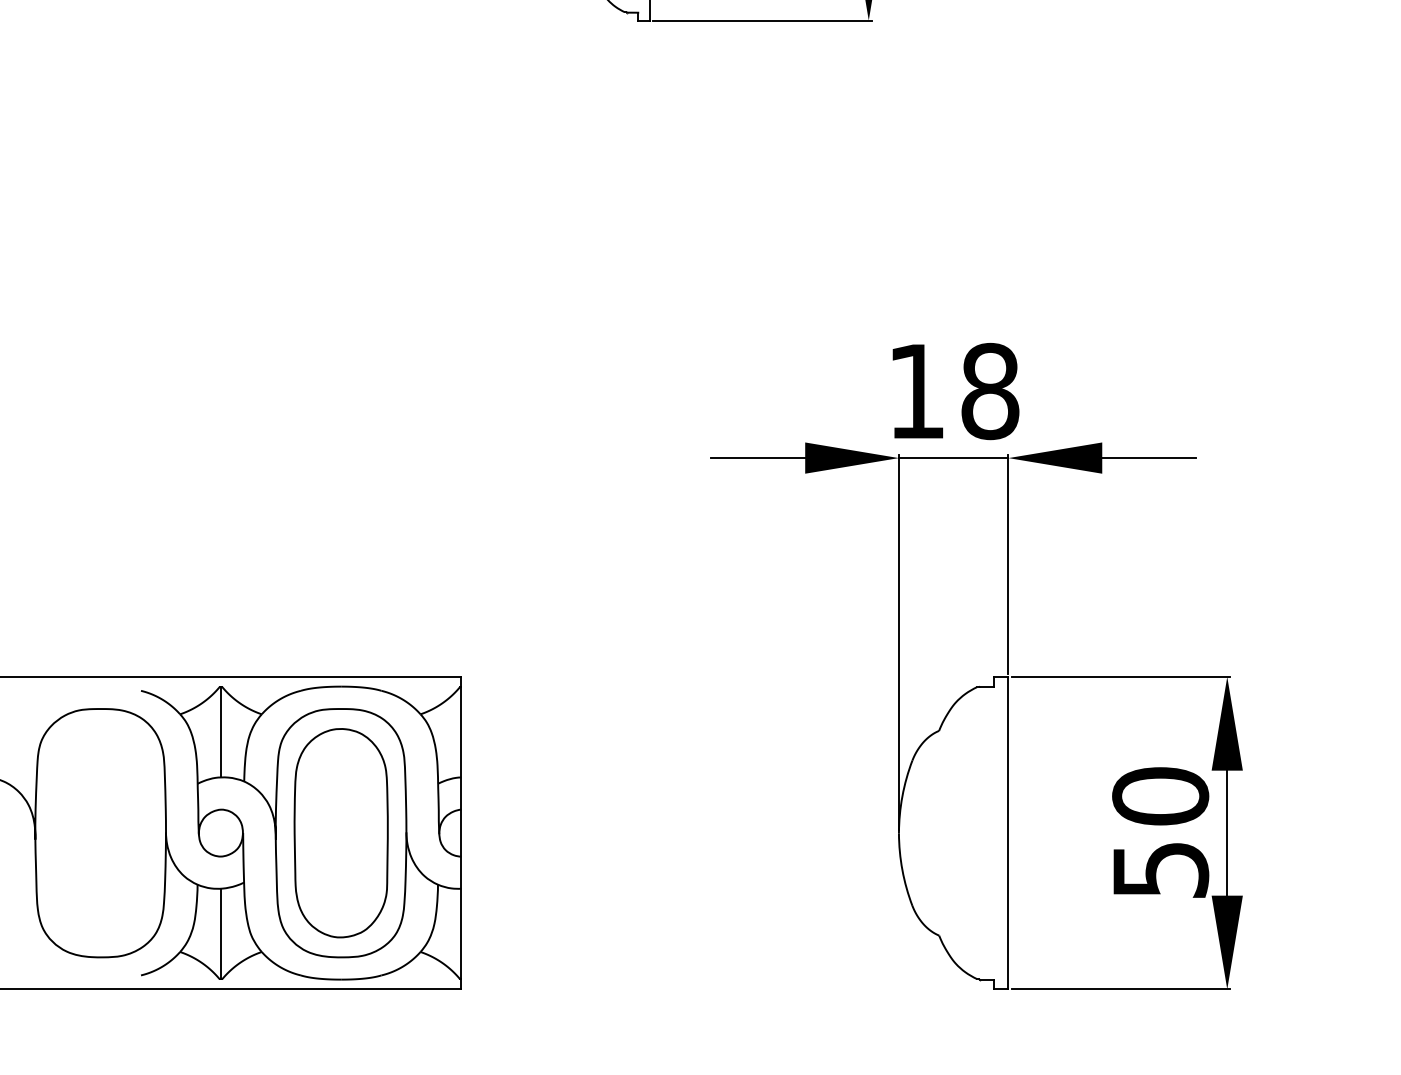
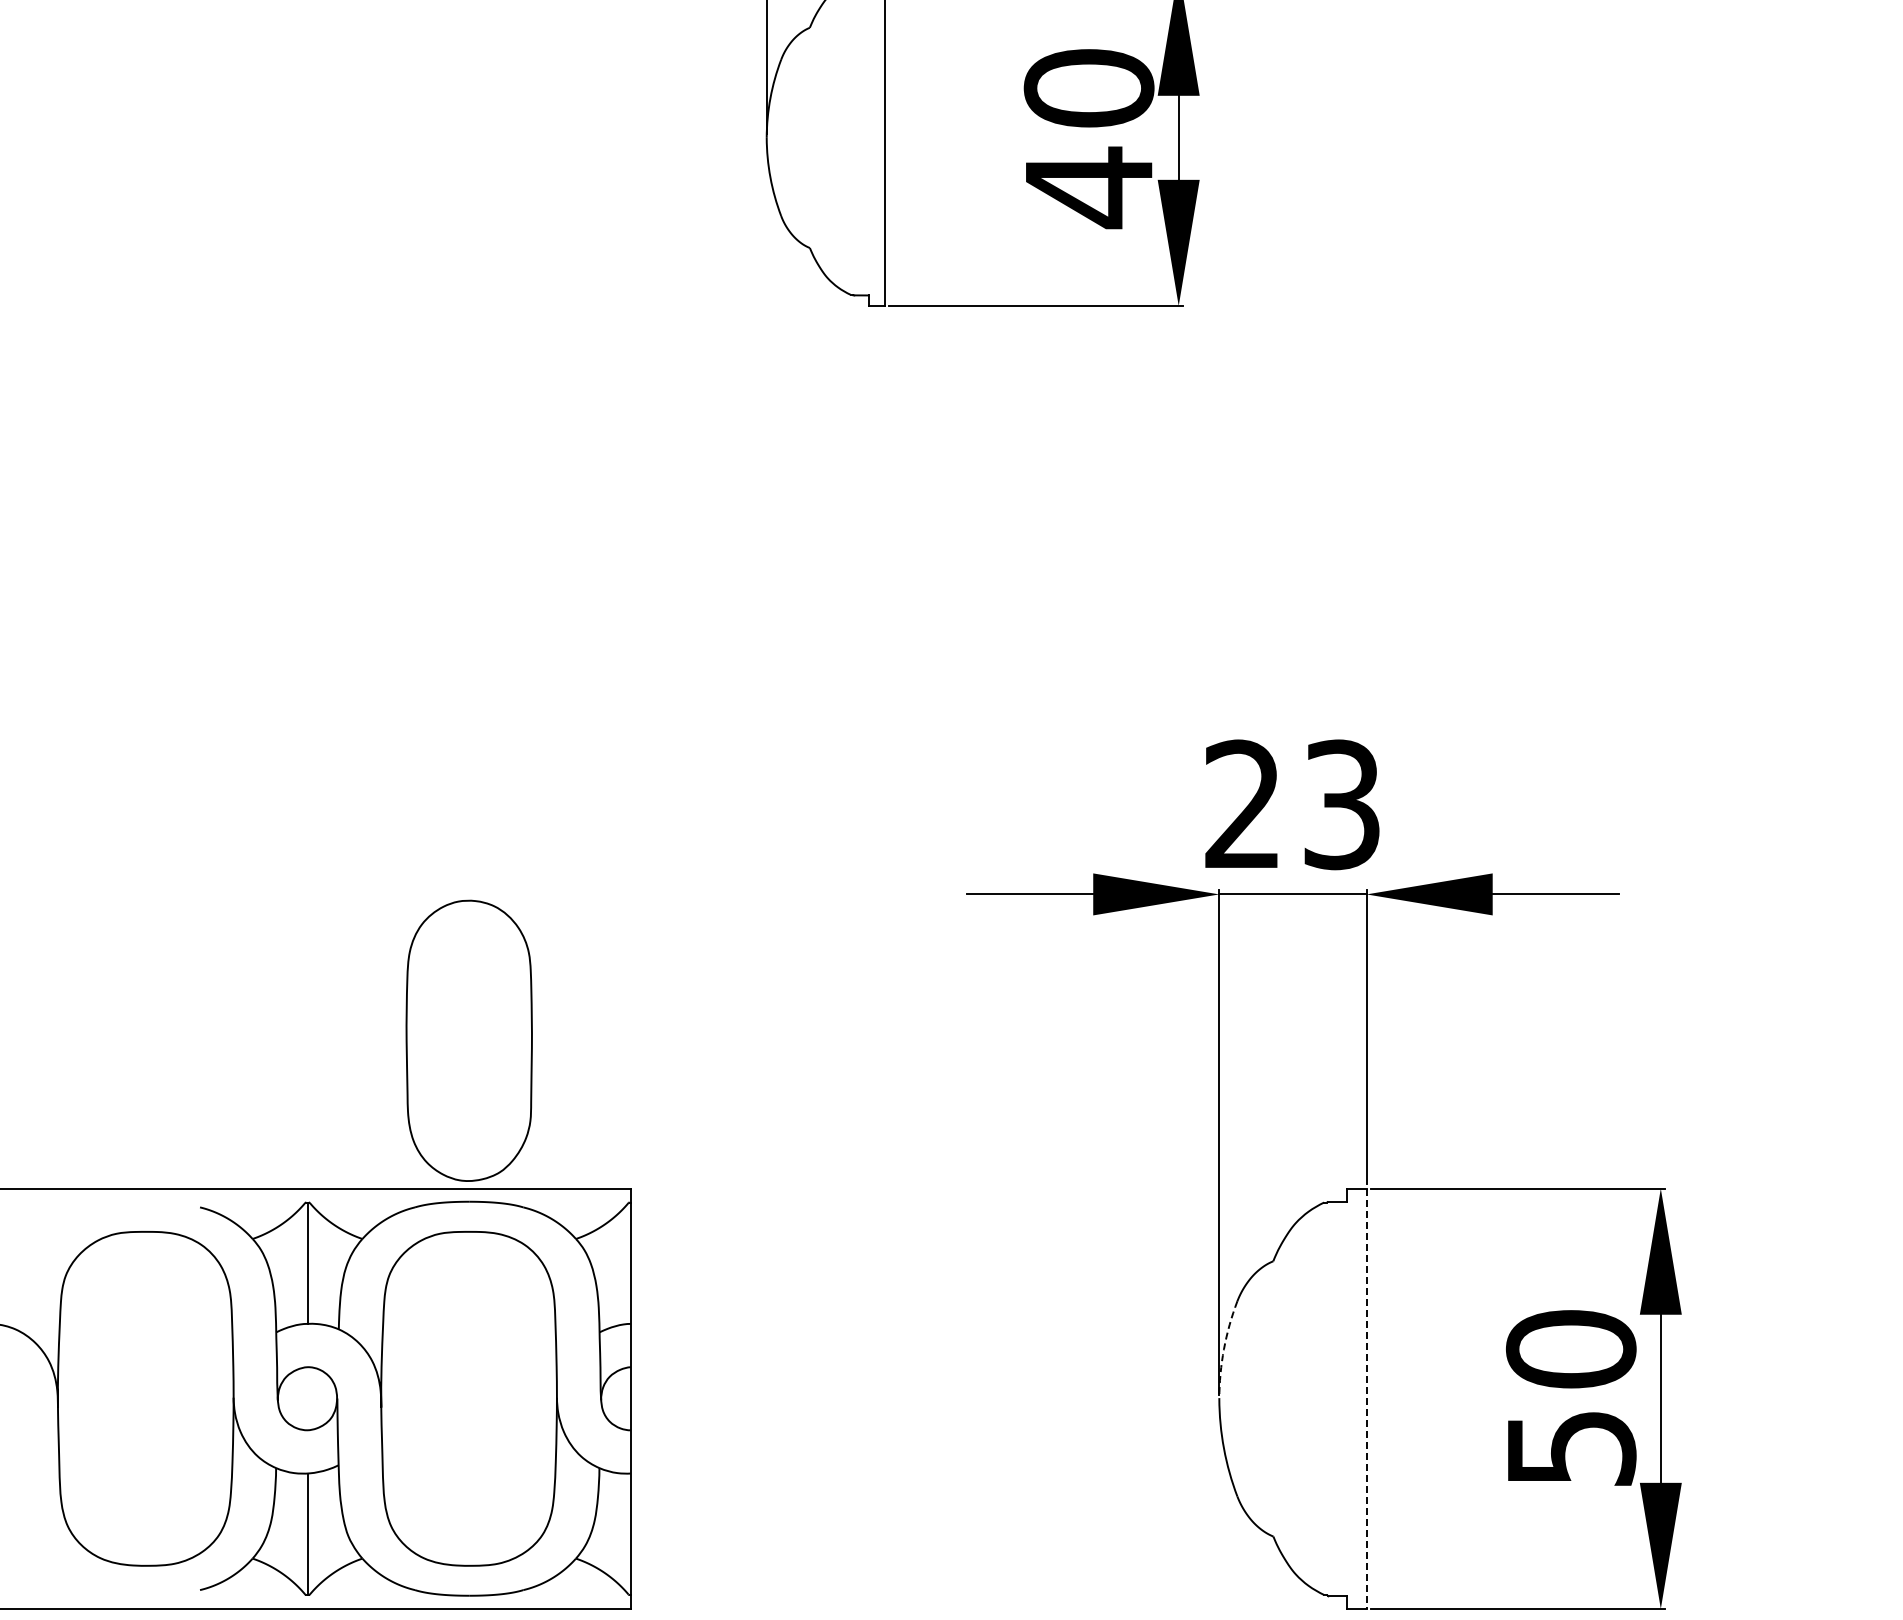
text: (954, 391) -> (1293, 804), 18 -> 23
arc: (902, 796) -> (1223, 1349), solid -> dashed
part: (340, 832) -> (468, 1040), moved
line: (1008, 833) -> (1366, 1399), solid -> dashed

